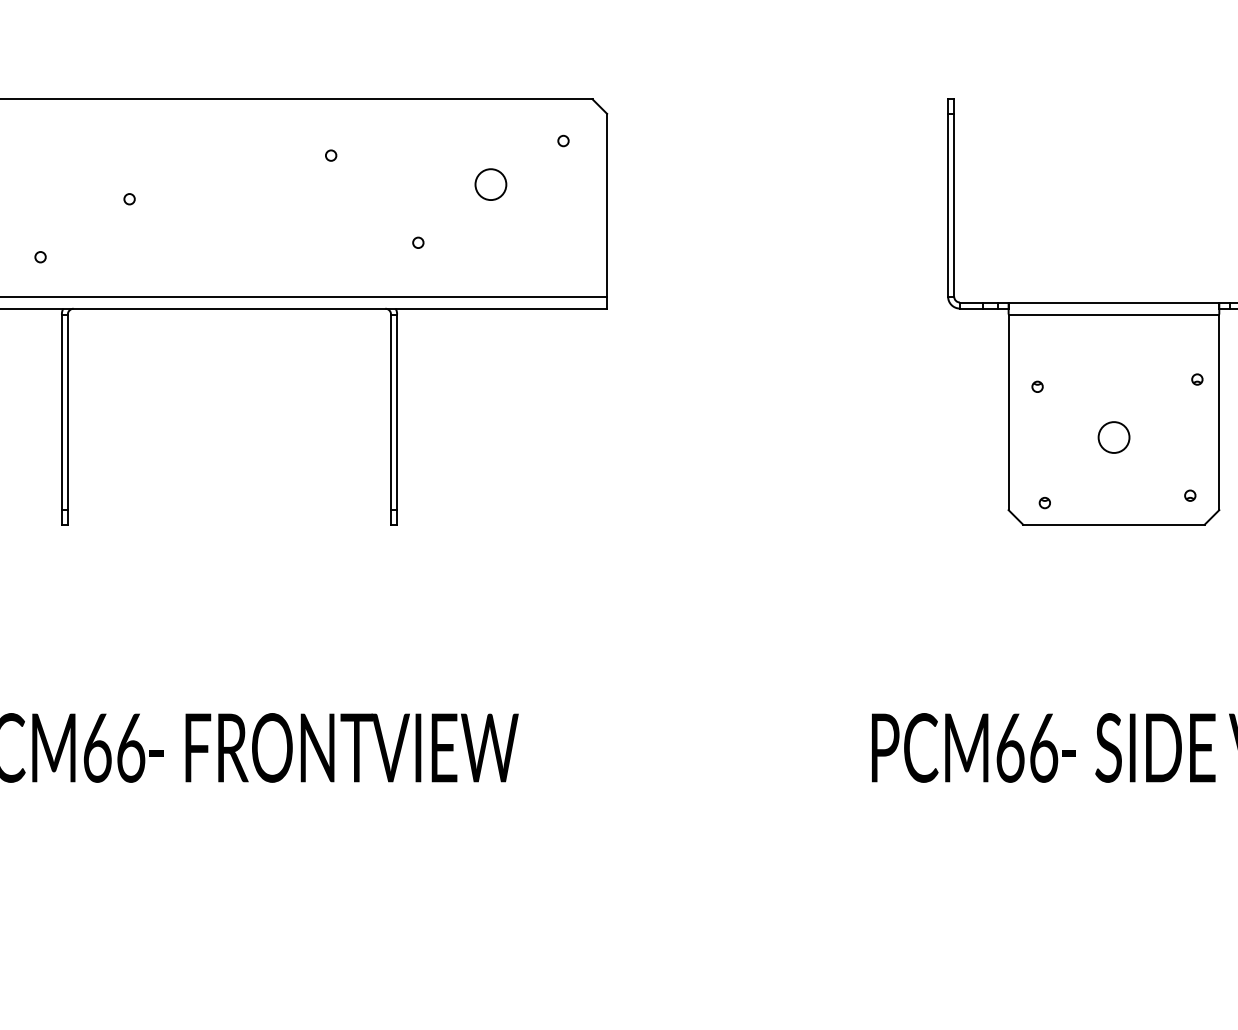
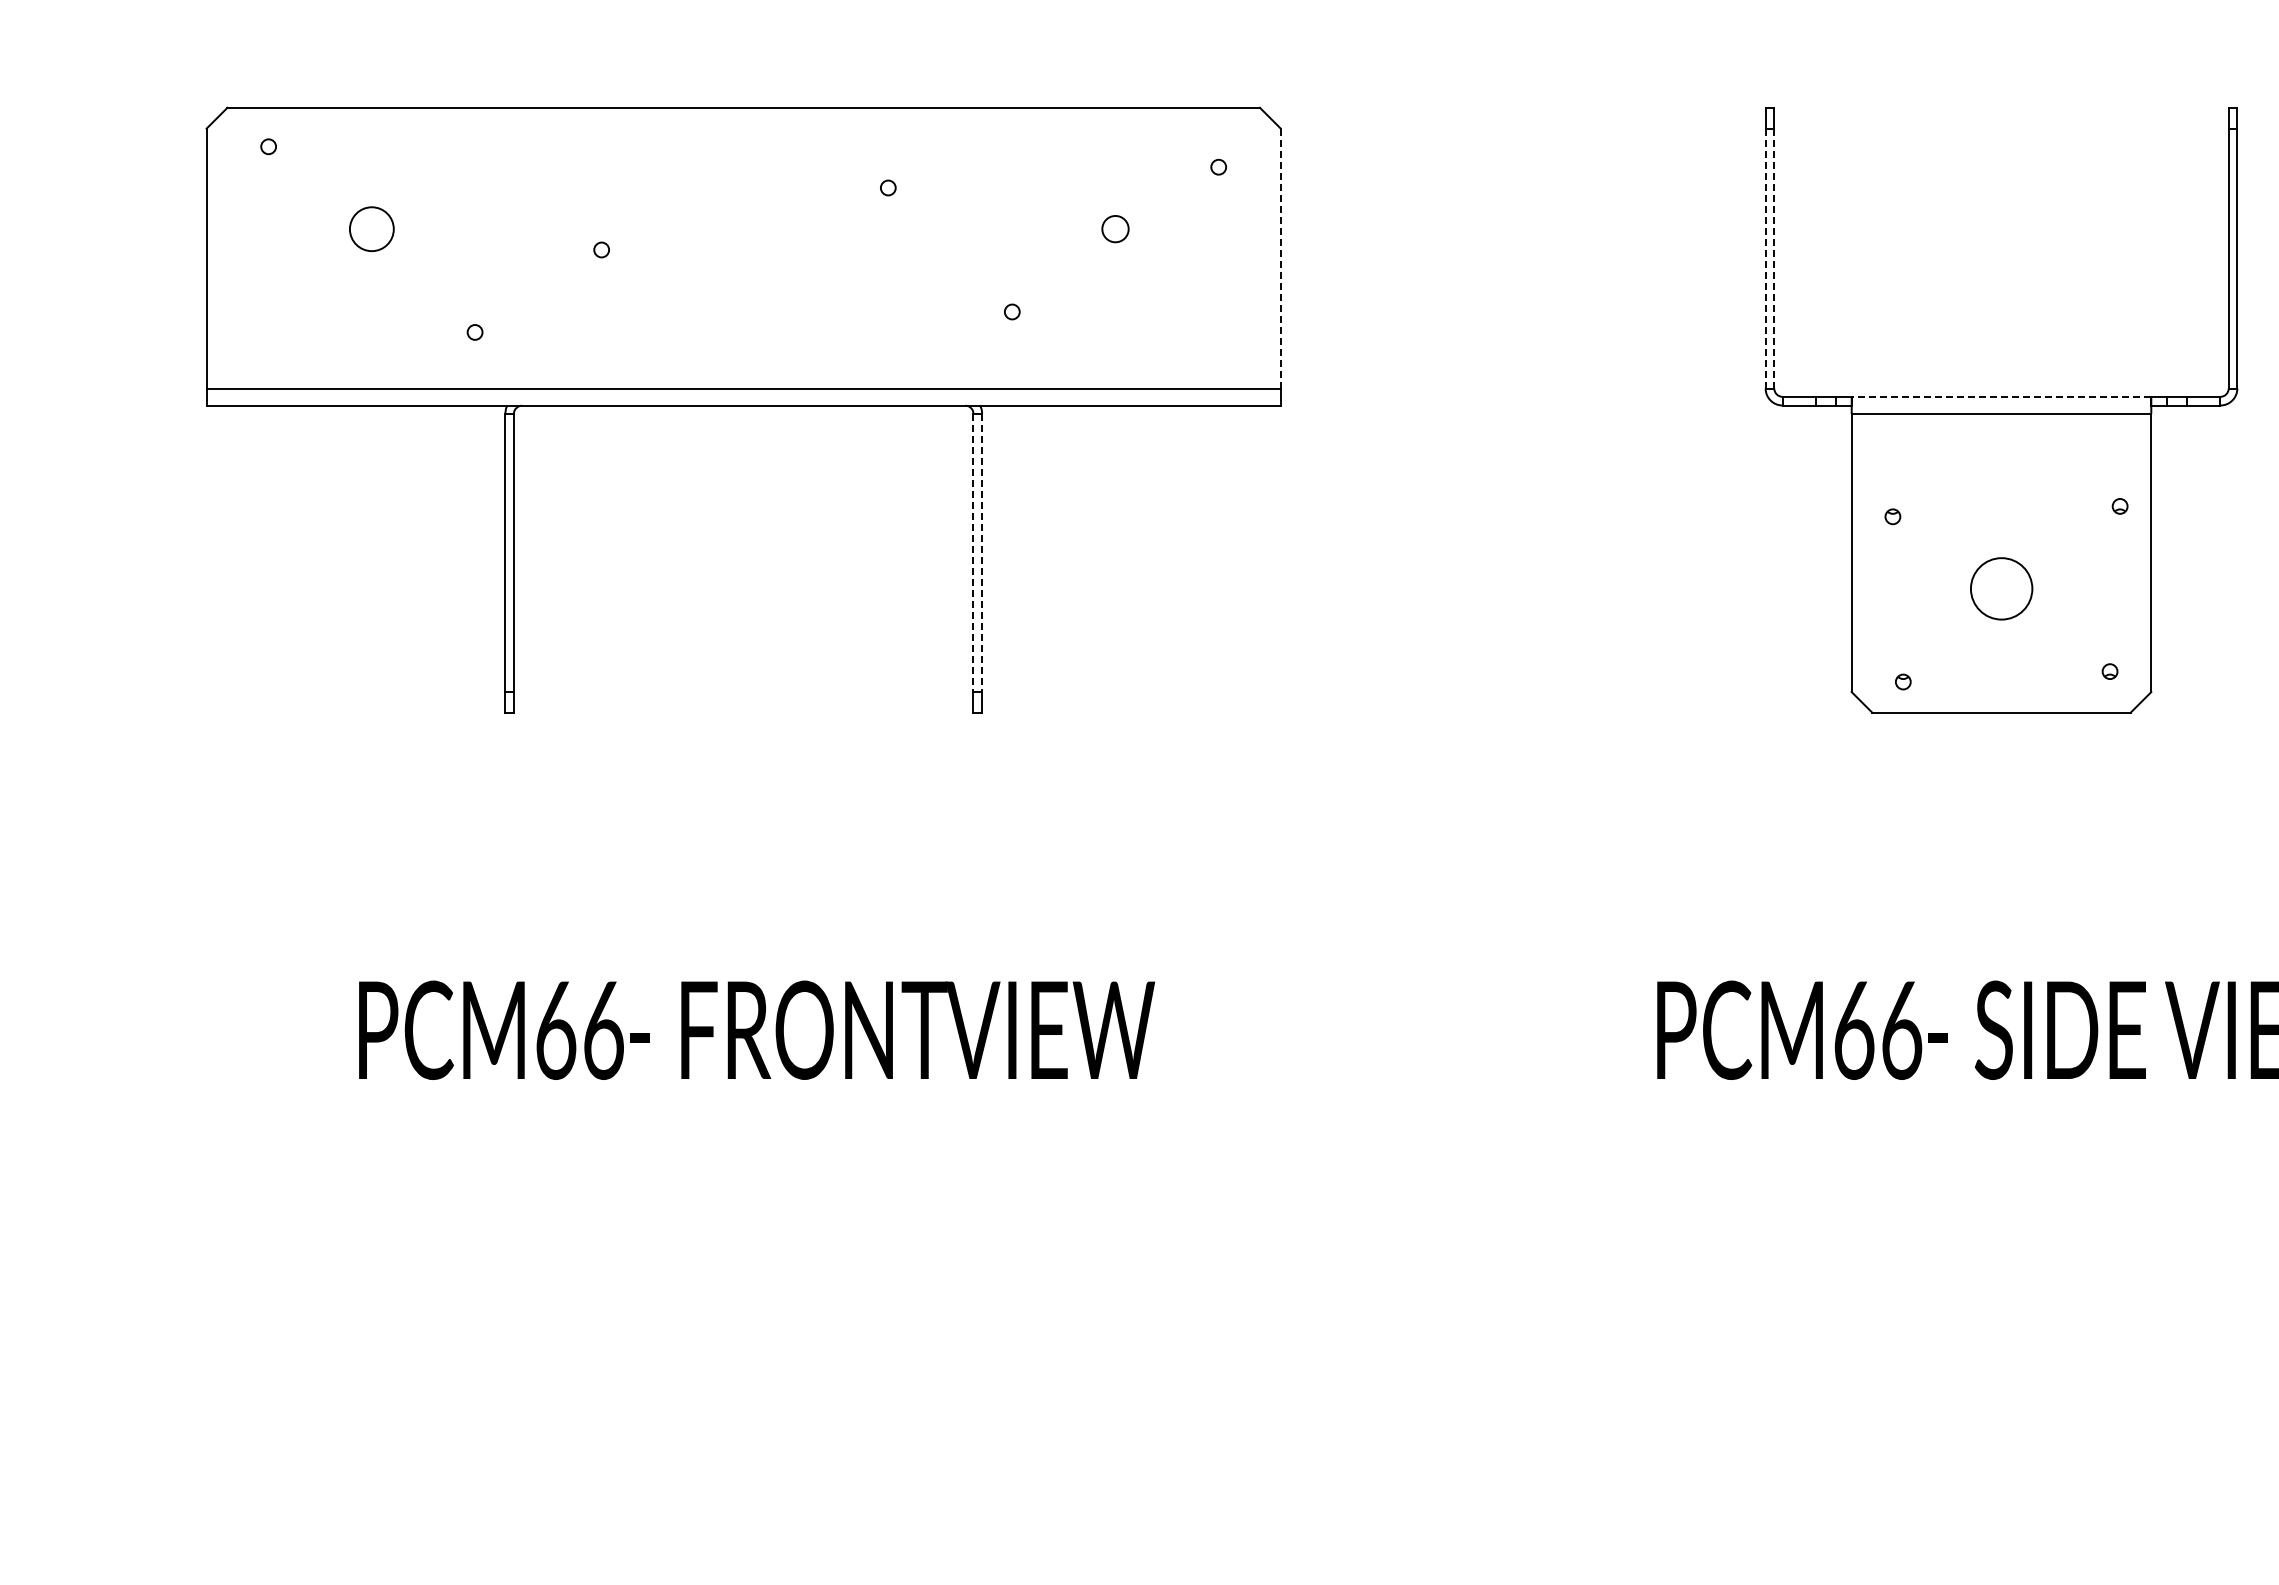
circle: (490, 184) -> (1115, 228), size x0.6
line: (606, 205) -> (1280, 258), solid -> dashed
line: (947, 205) -> (1765, 258), solid -> dashed
line: (954, 205) -> (1774, 258), solid -> dashed
line: (1113, 302) -> (2001, 397), solid -> dashed
line: (391, 412) -> (973, 553), solid -> dashed
line: (397, 412) -> (982, 553), solid -> dashed
circle: (1113, 437) -> (2001, 588), size x1.4

